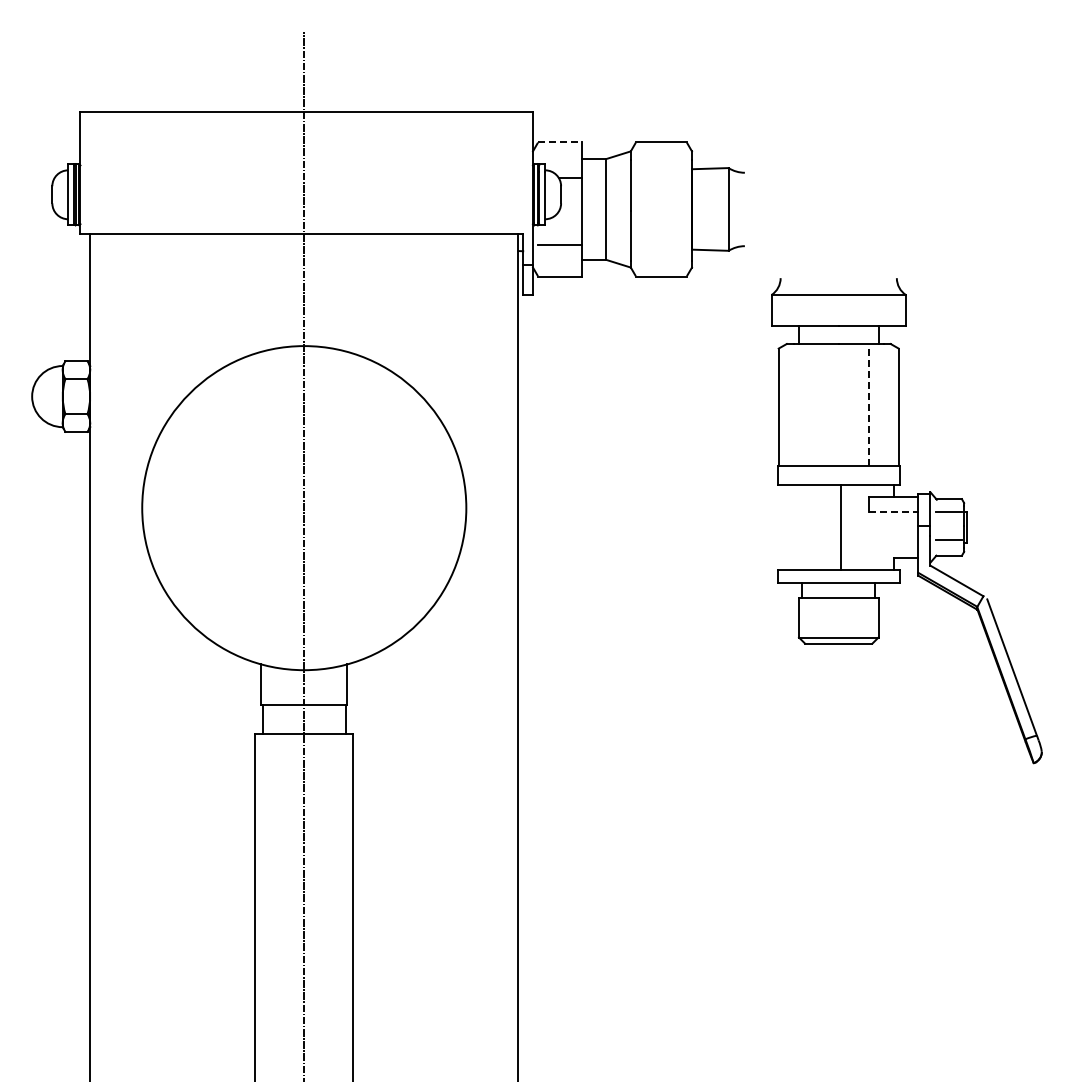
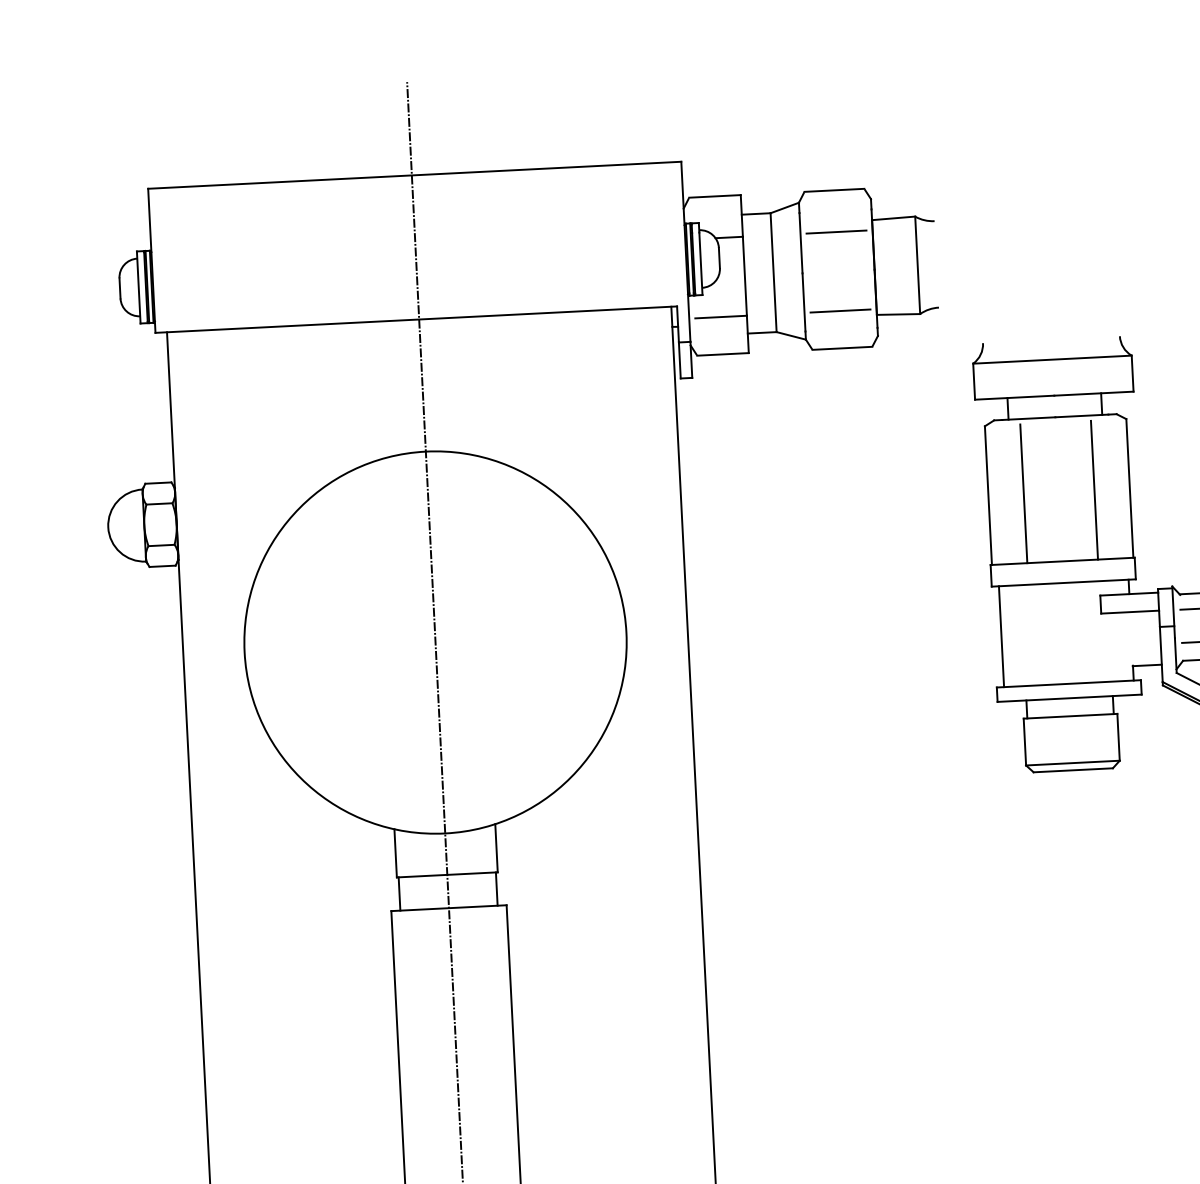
line: (560, 142) -> (715, 196), dashed -> solid
line: (660, 177) -> (835, 231), added
line: (660, 244) -> (839, 310), added
line: (808, 407) -> (1023, 493), added
line: (868, 407) -> (1094, 490), dashed -> solid
line: (893, 512) -> (1129, 612), dashed -> solid
line: (840, 527) -> (1001, 636), moved

